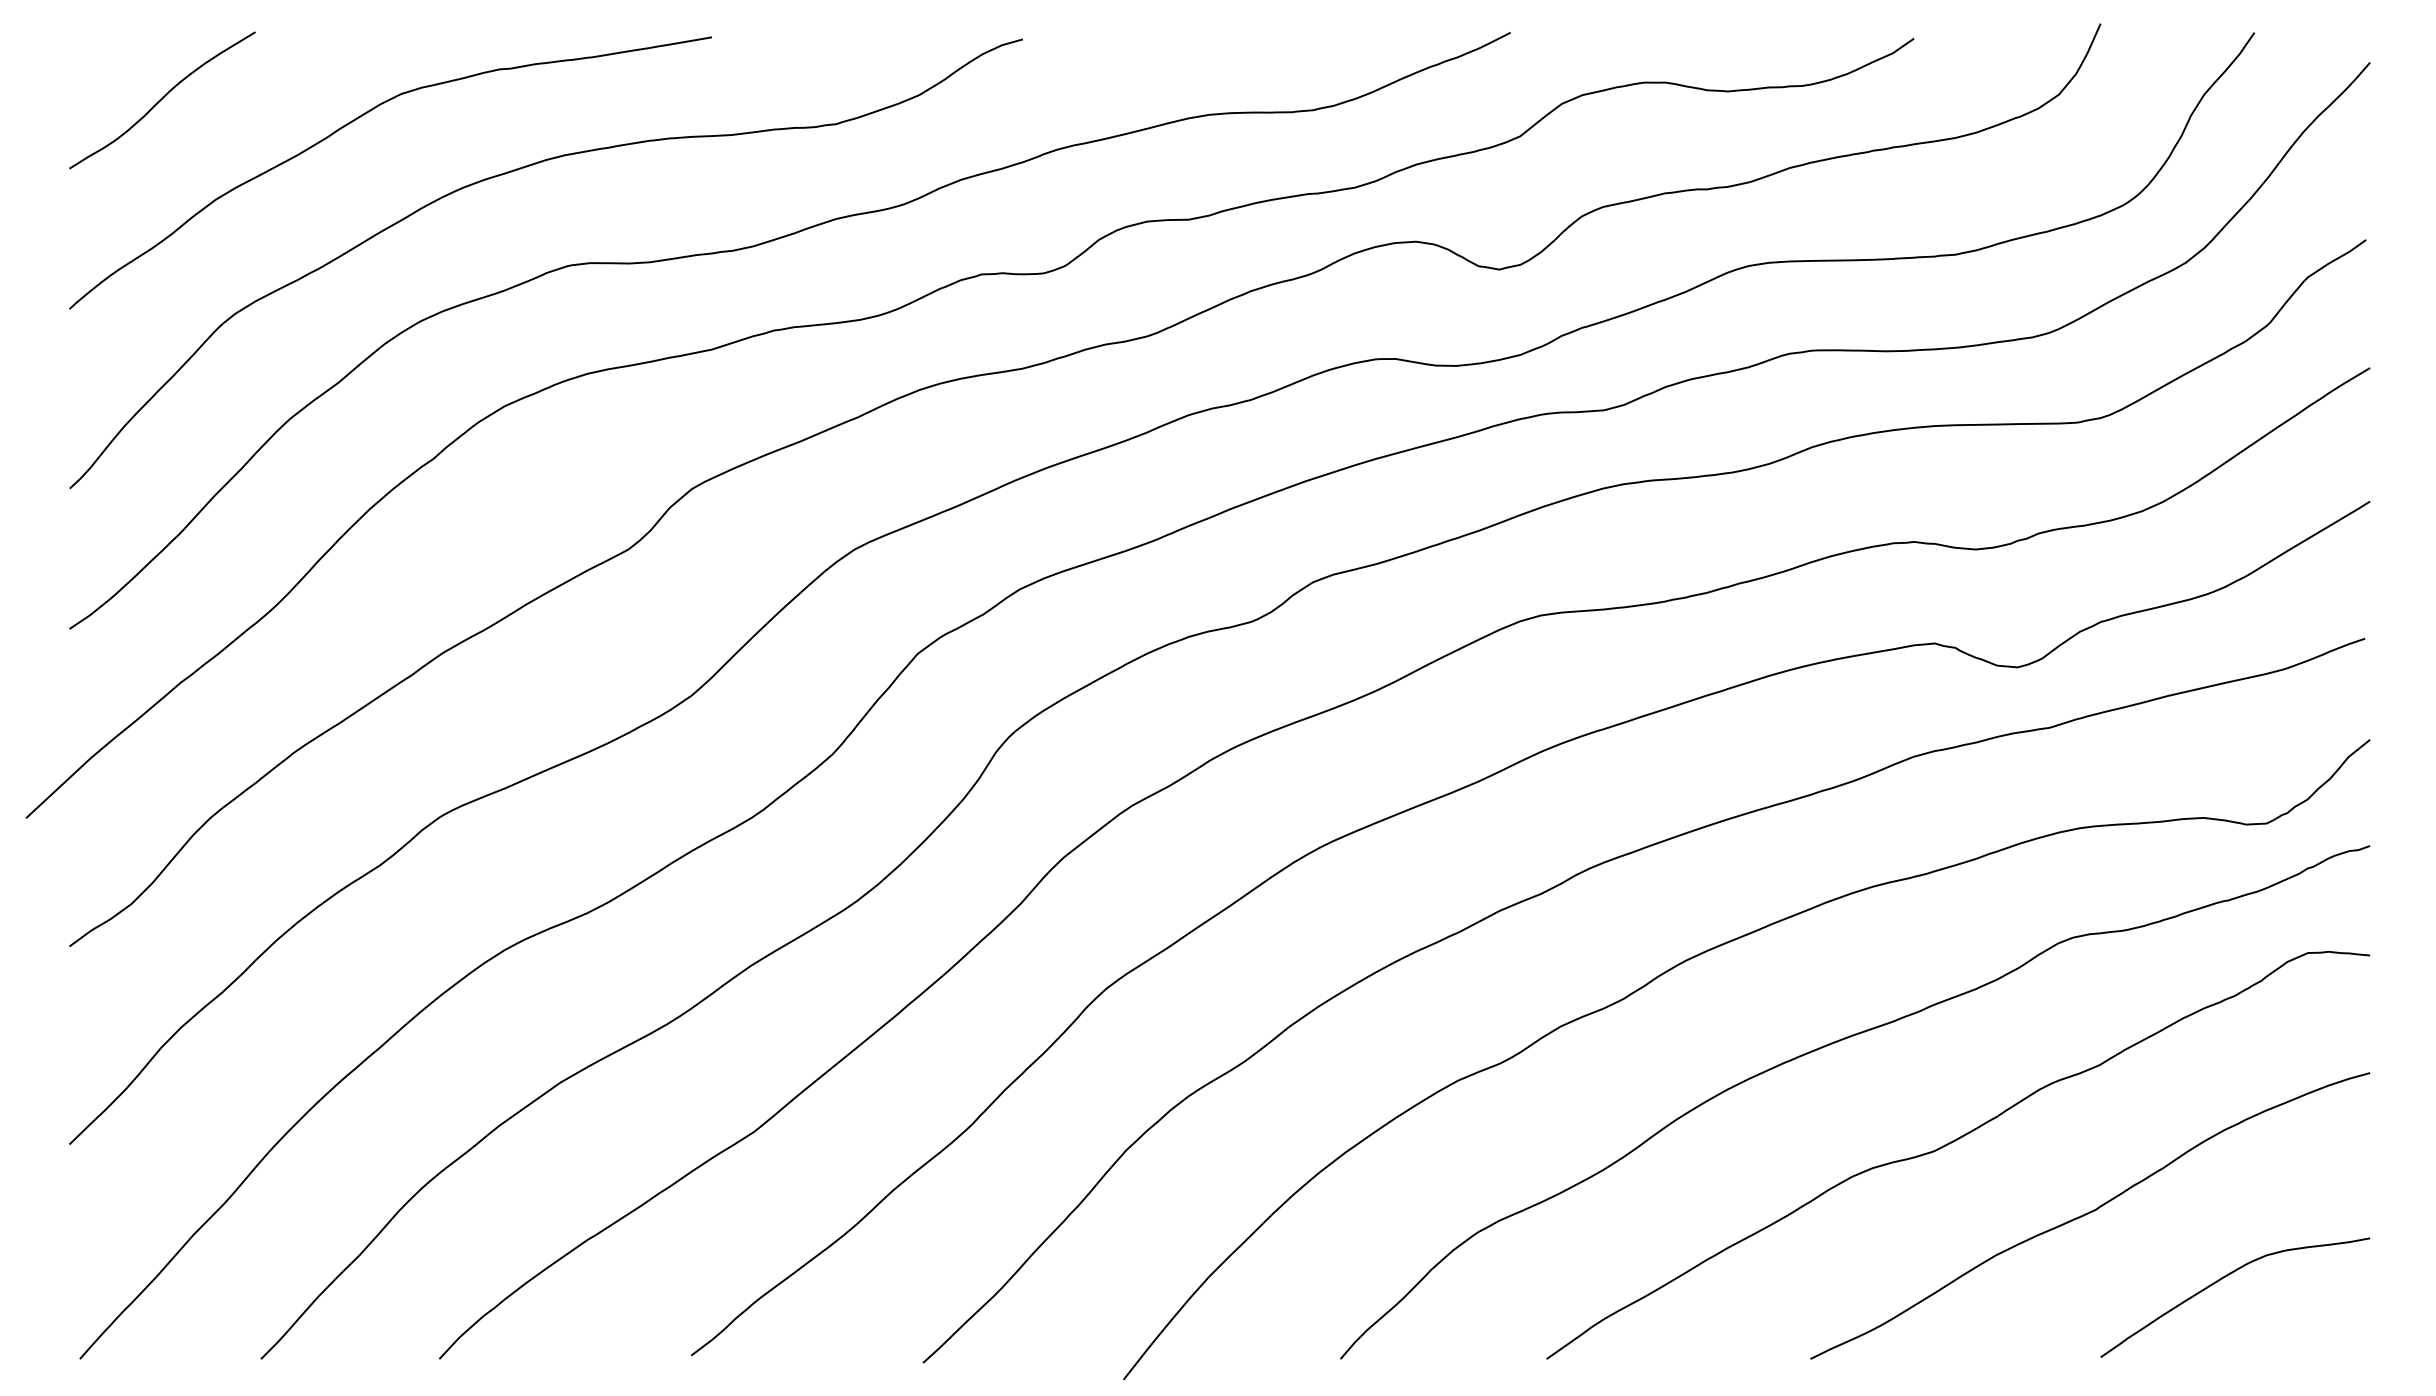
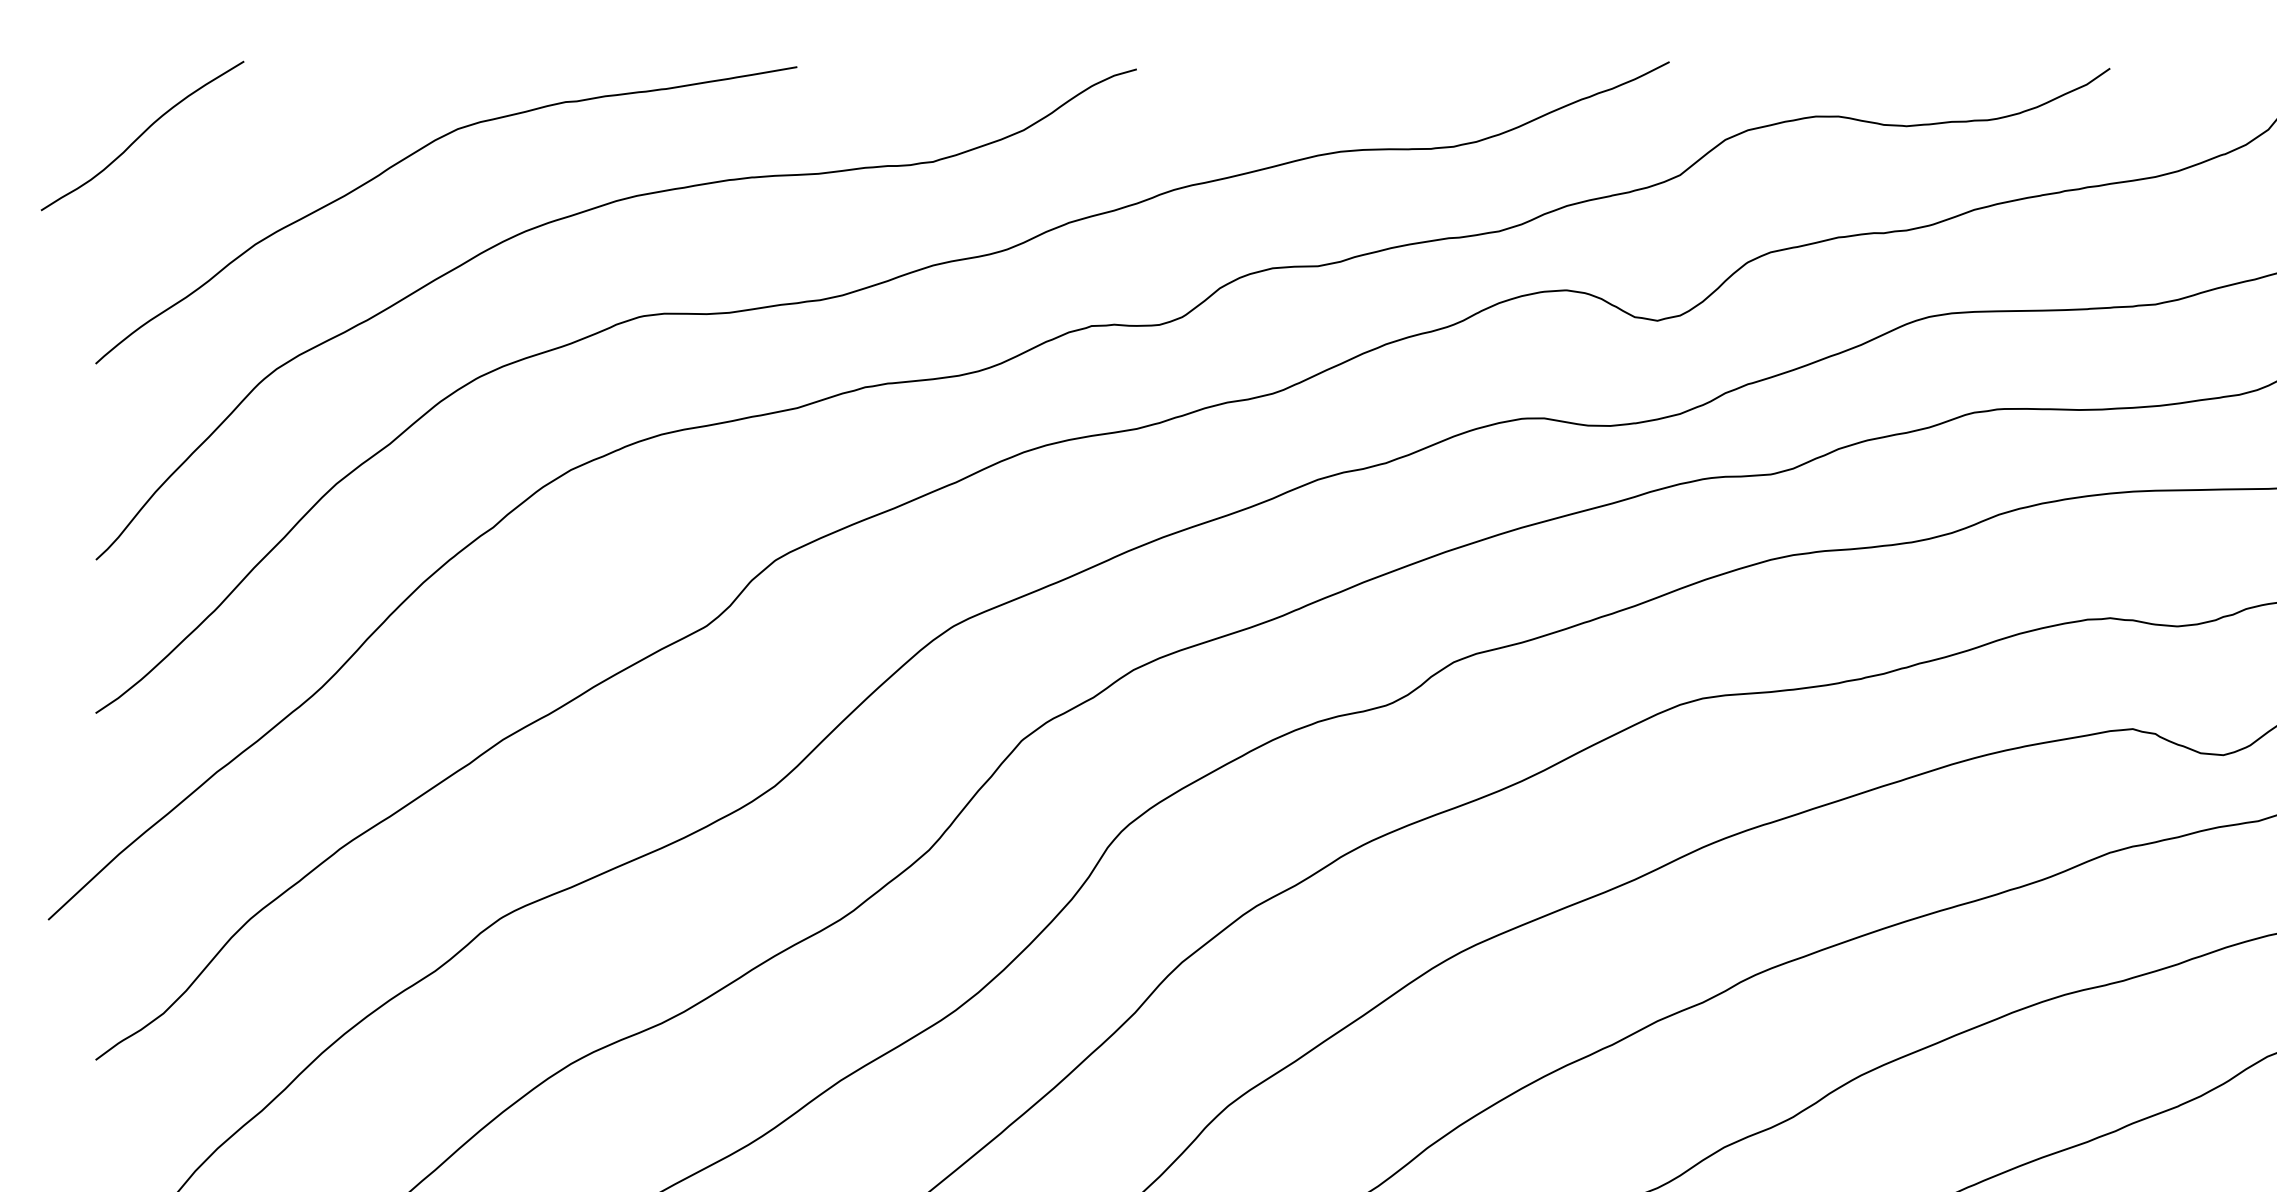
curve: (162, 99) -> (142, 135), moved

